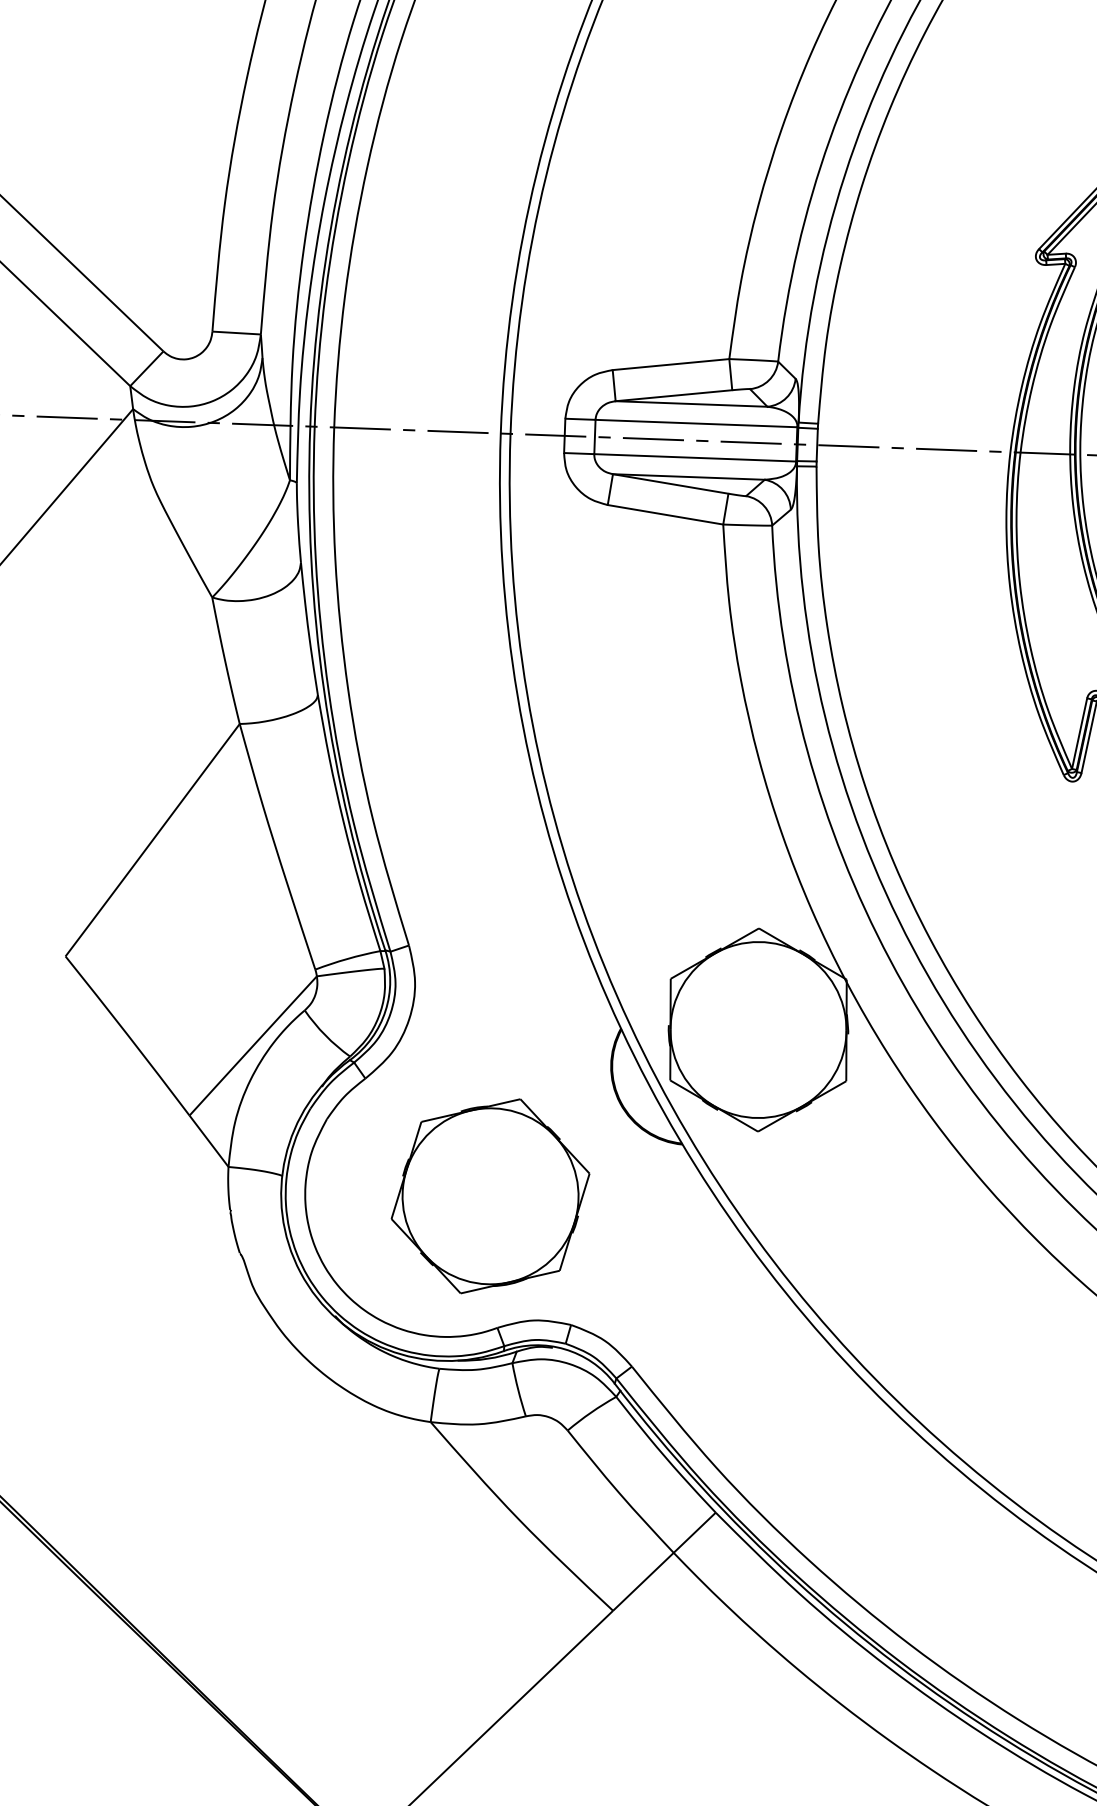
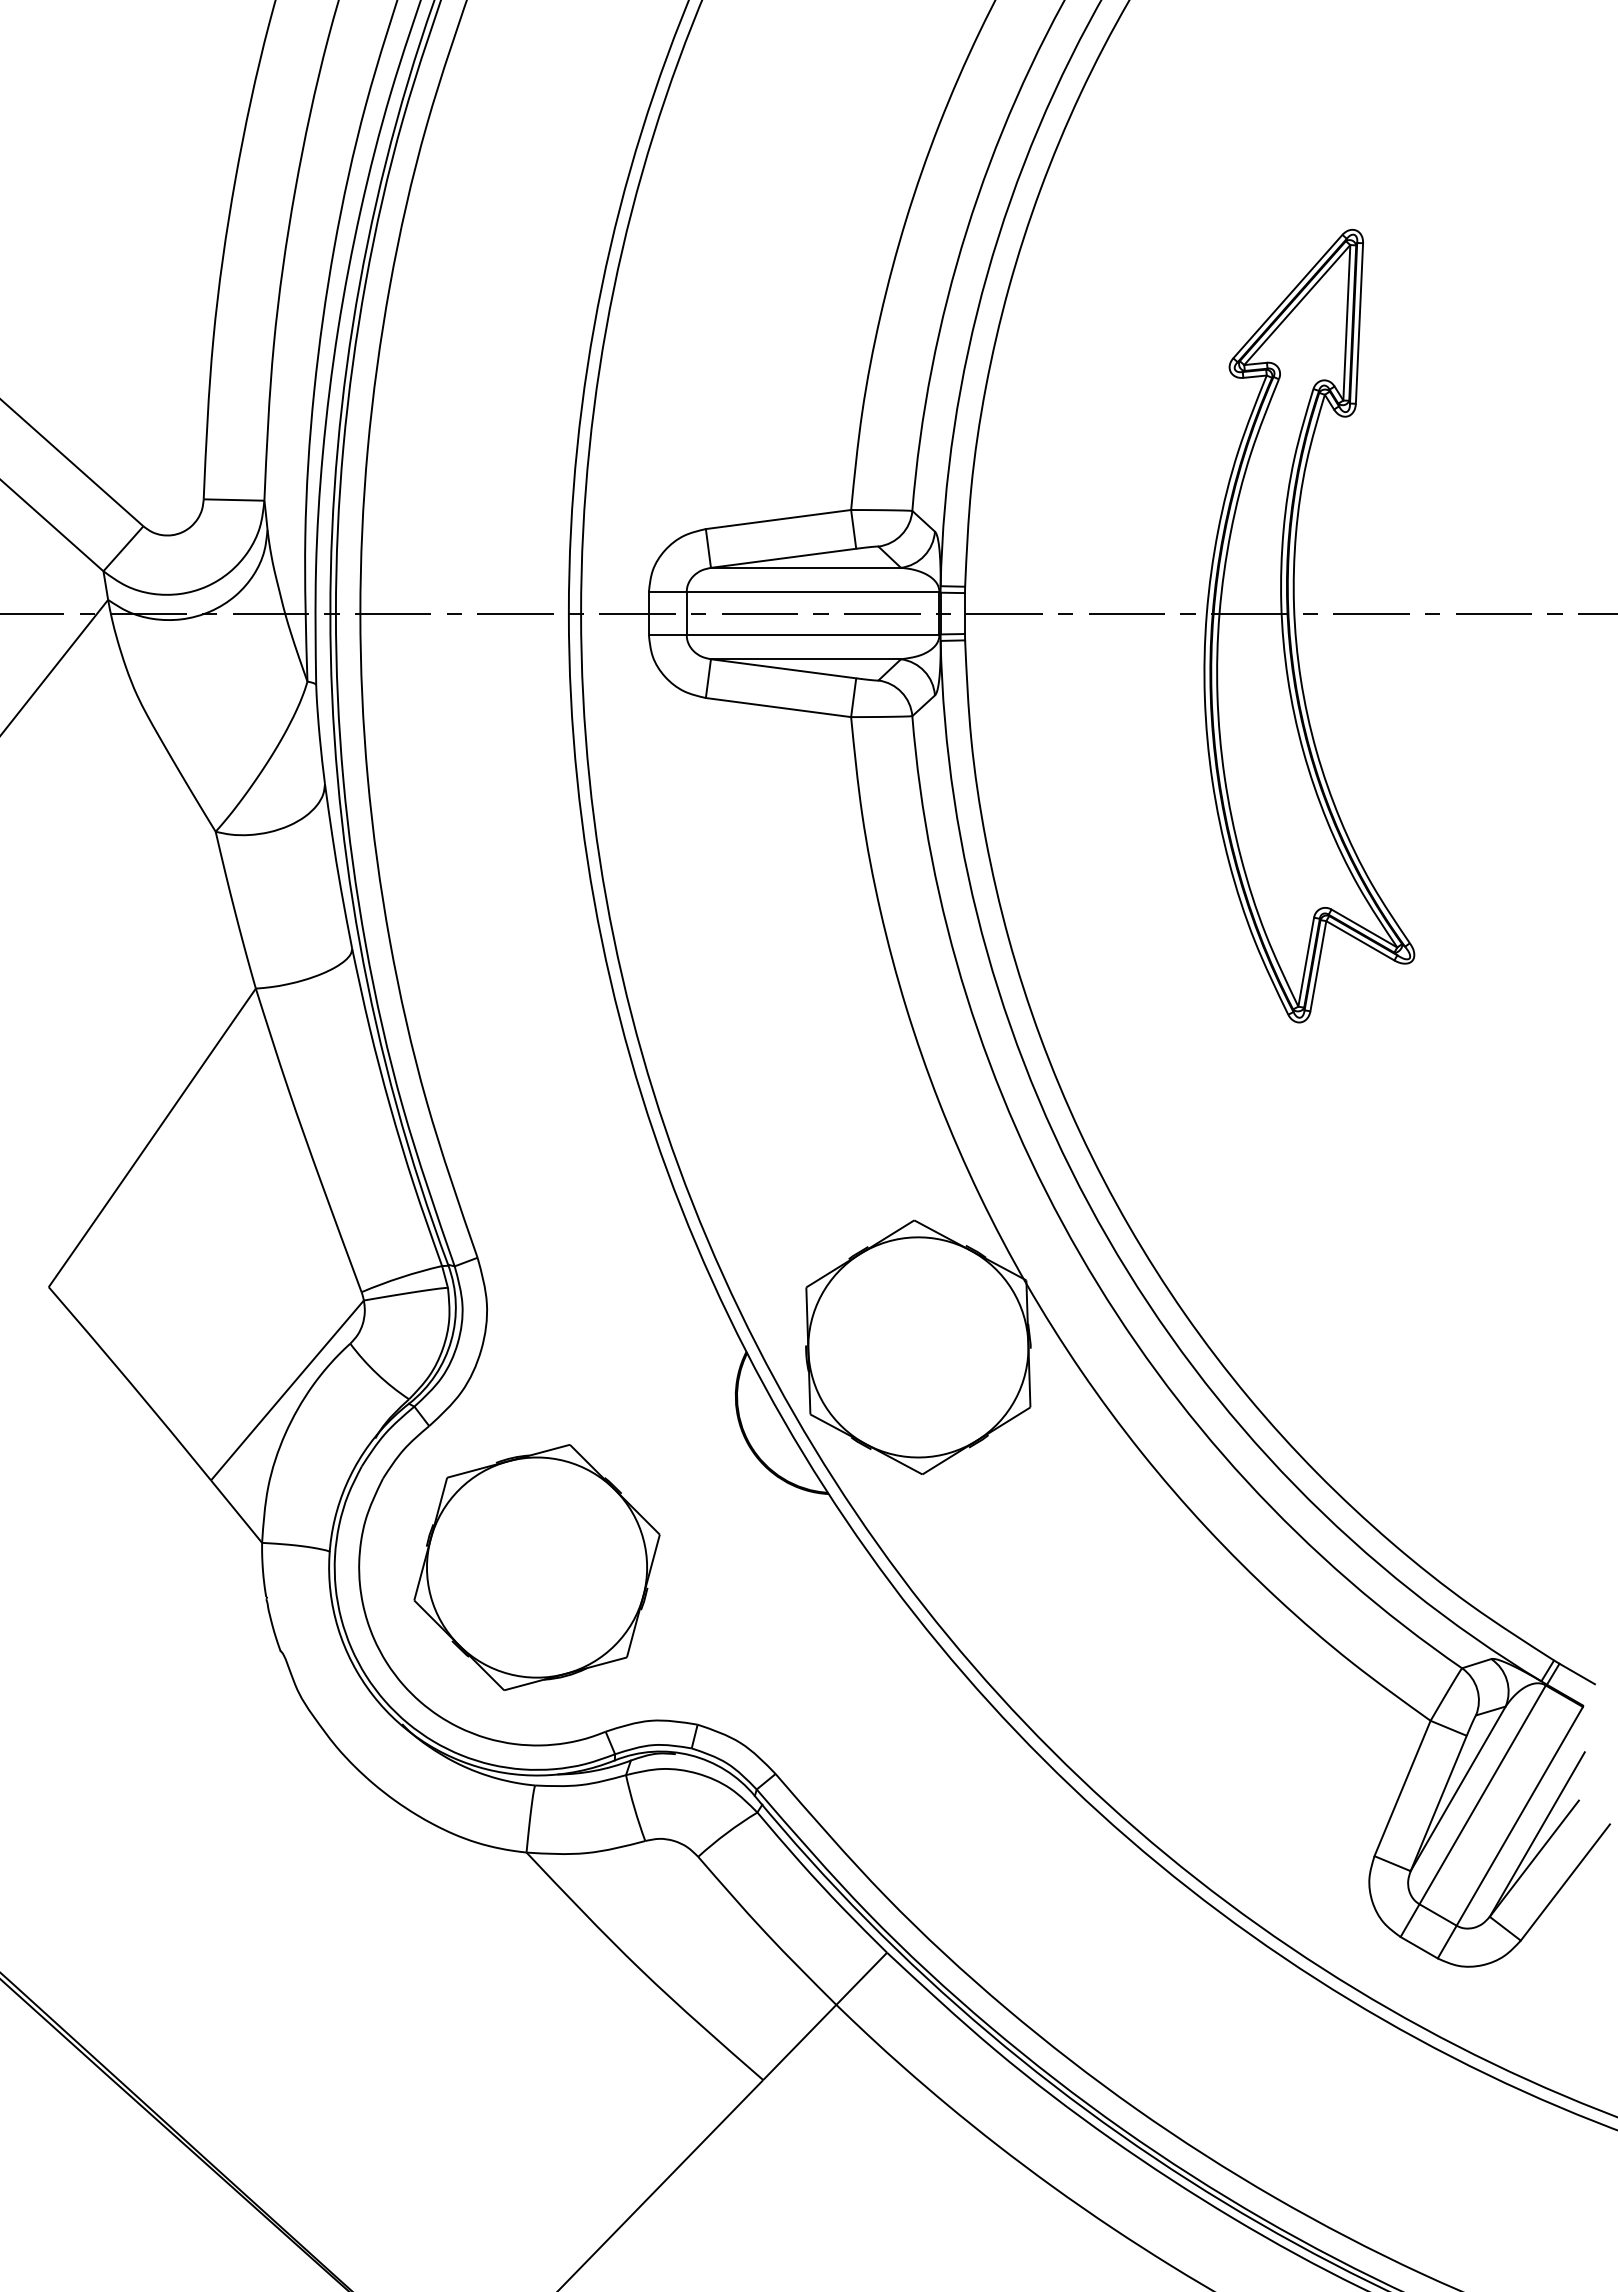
part: (490, 1196) -> (536, 1567), moved

